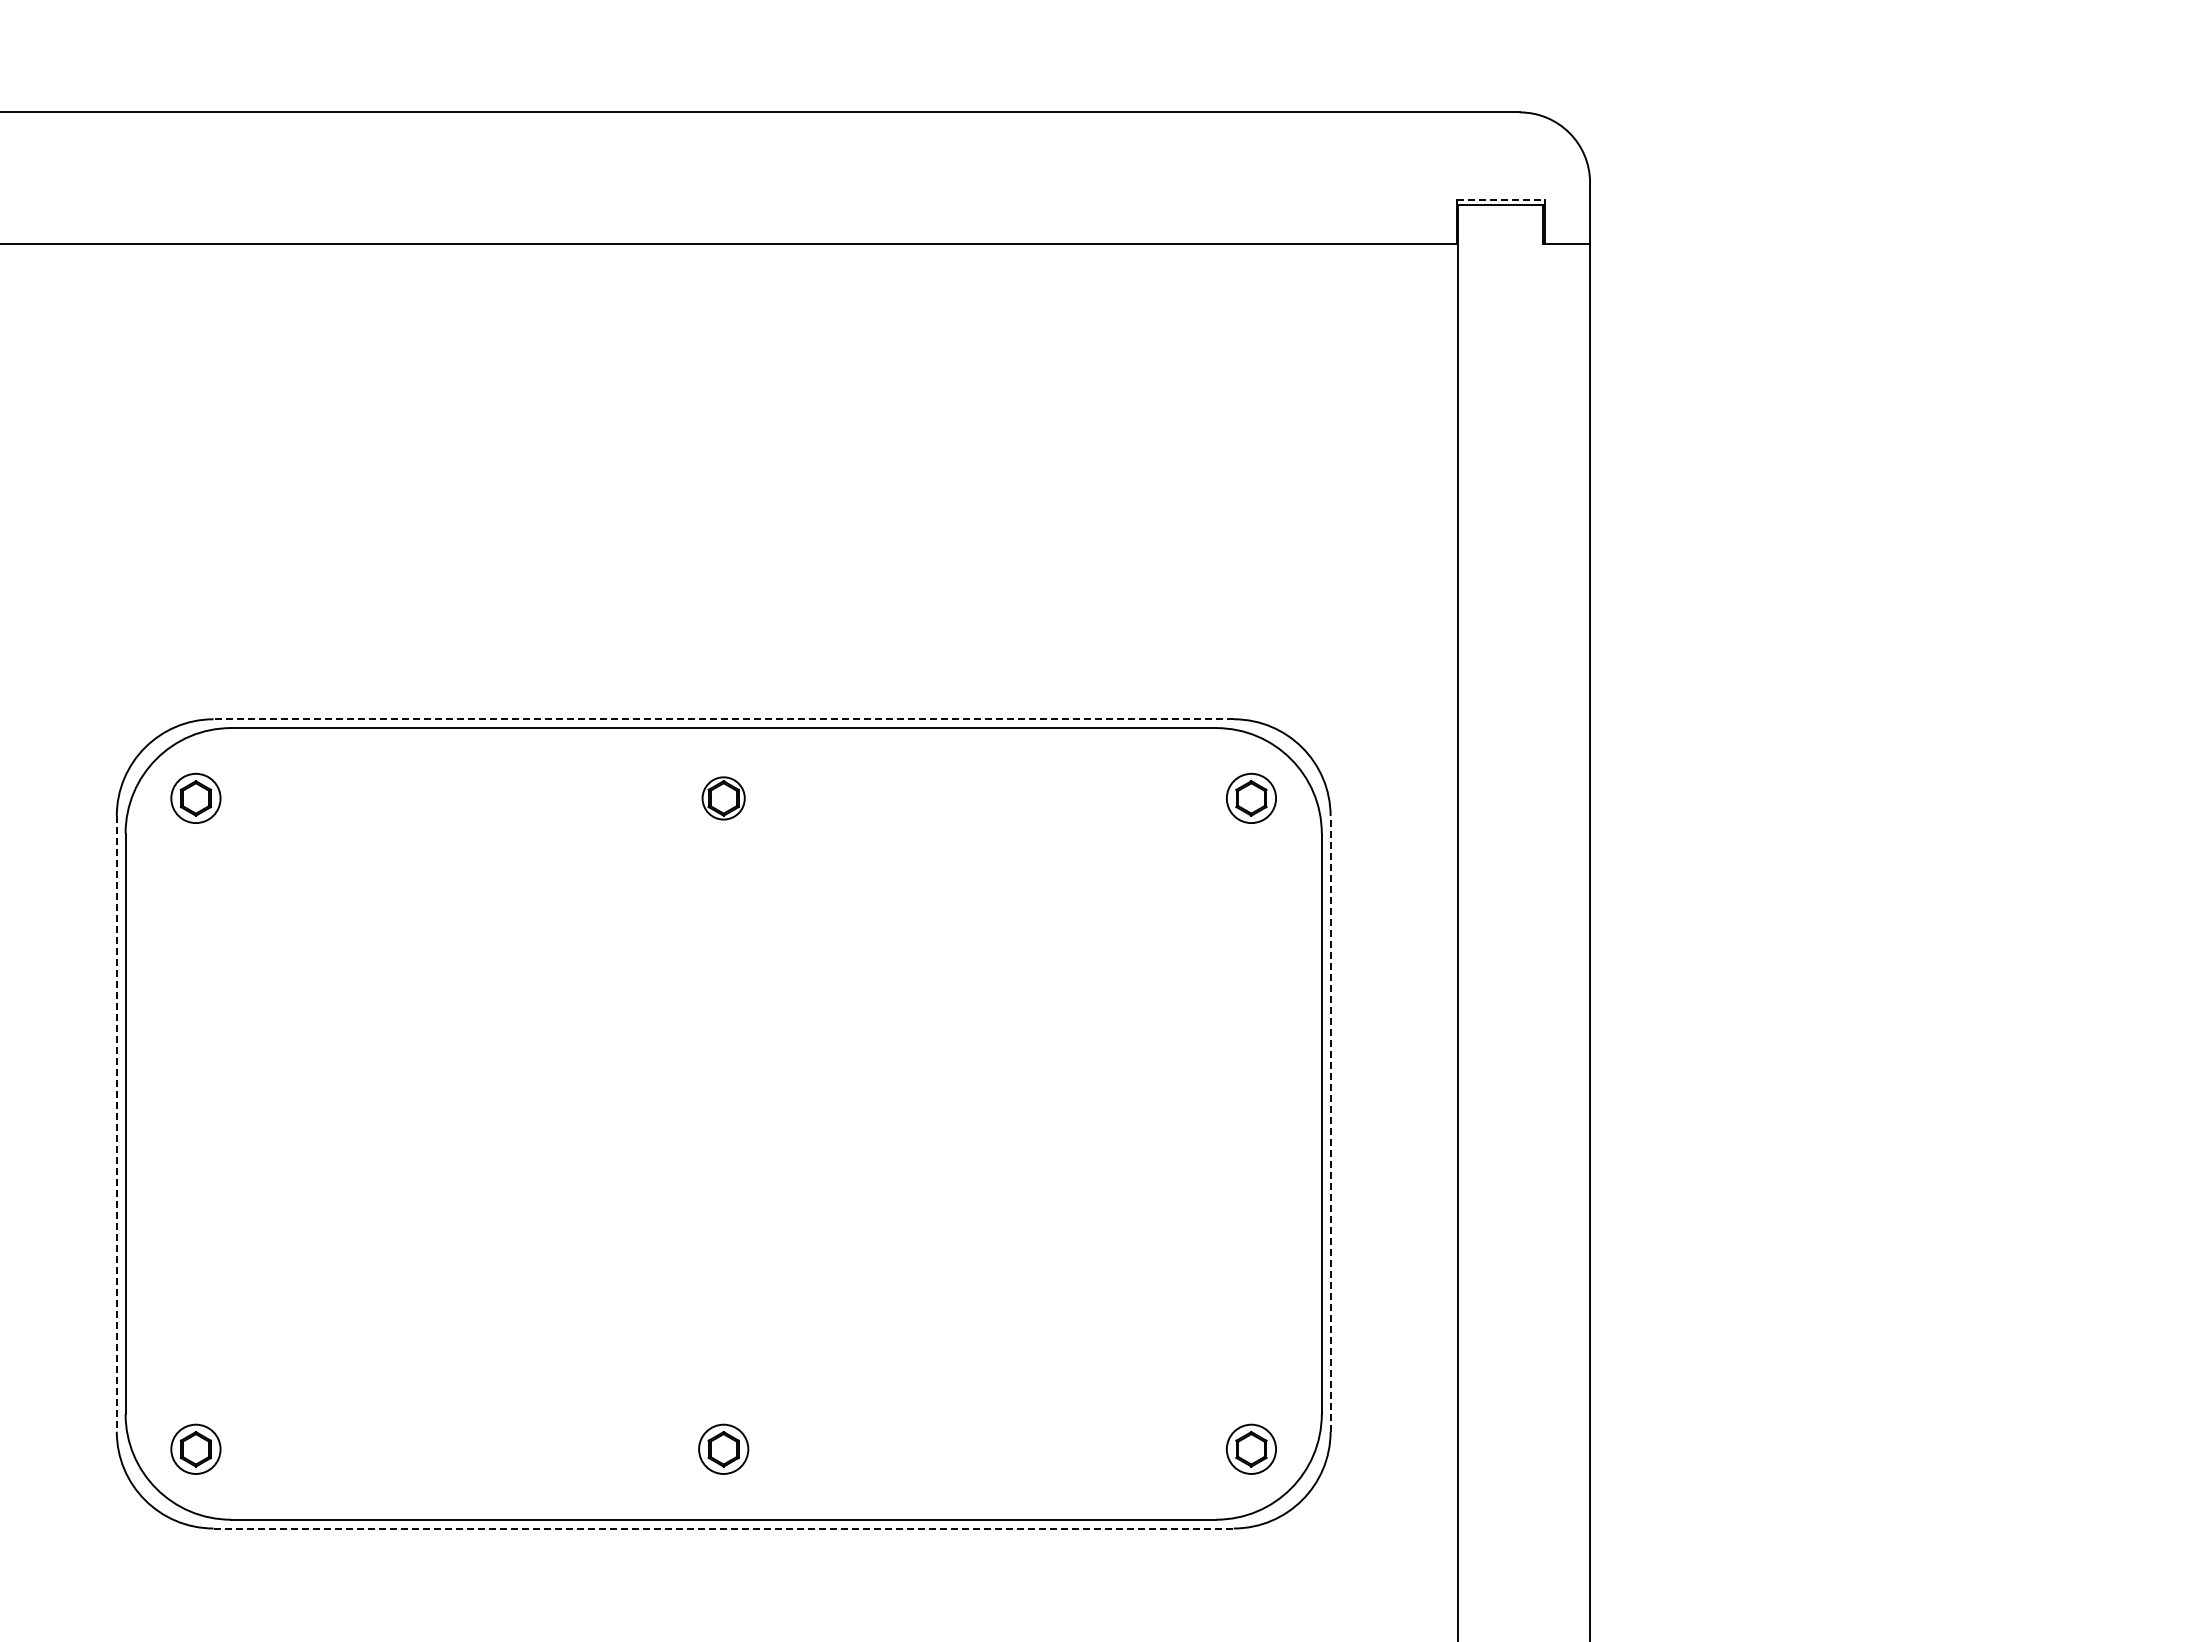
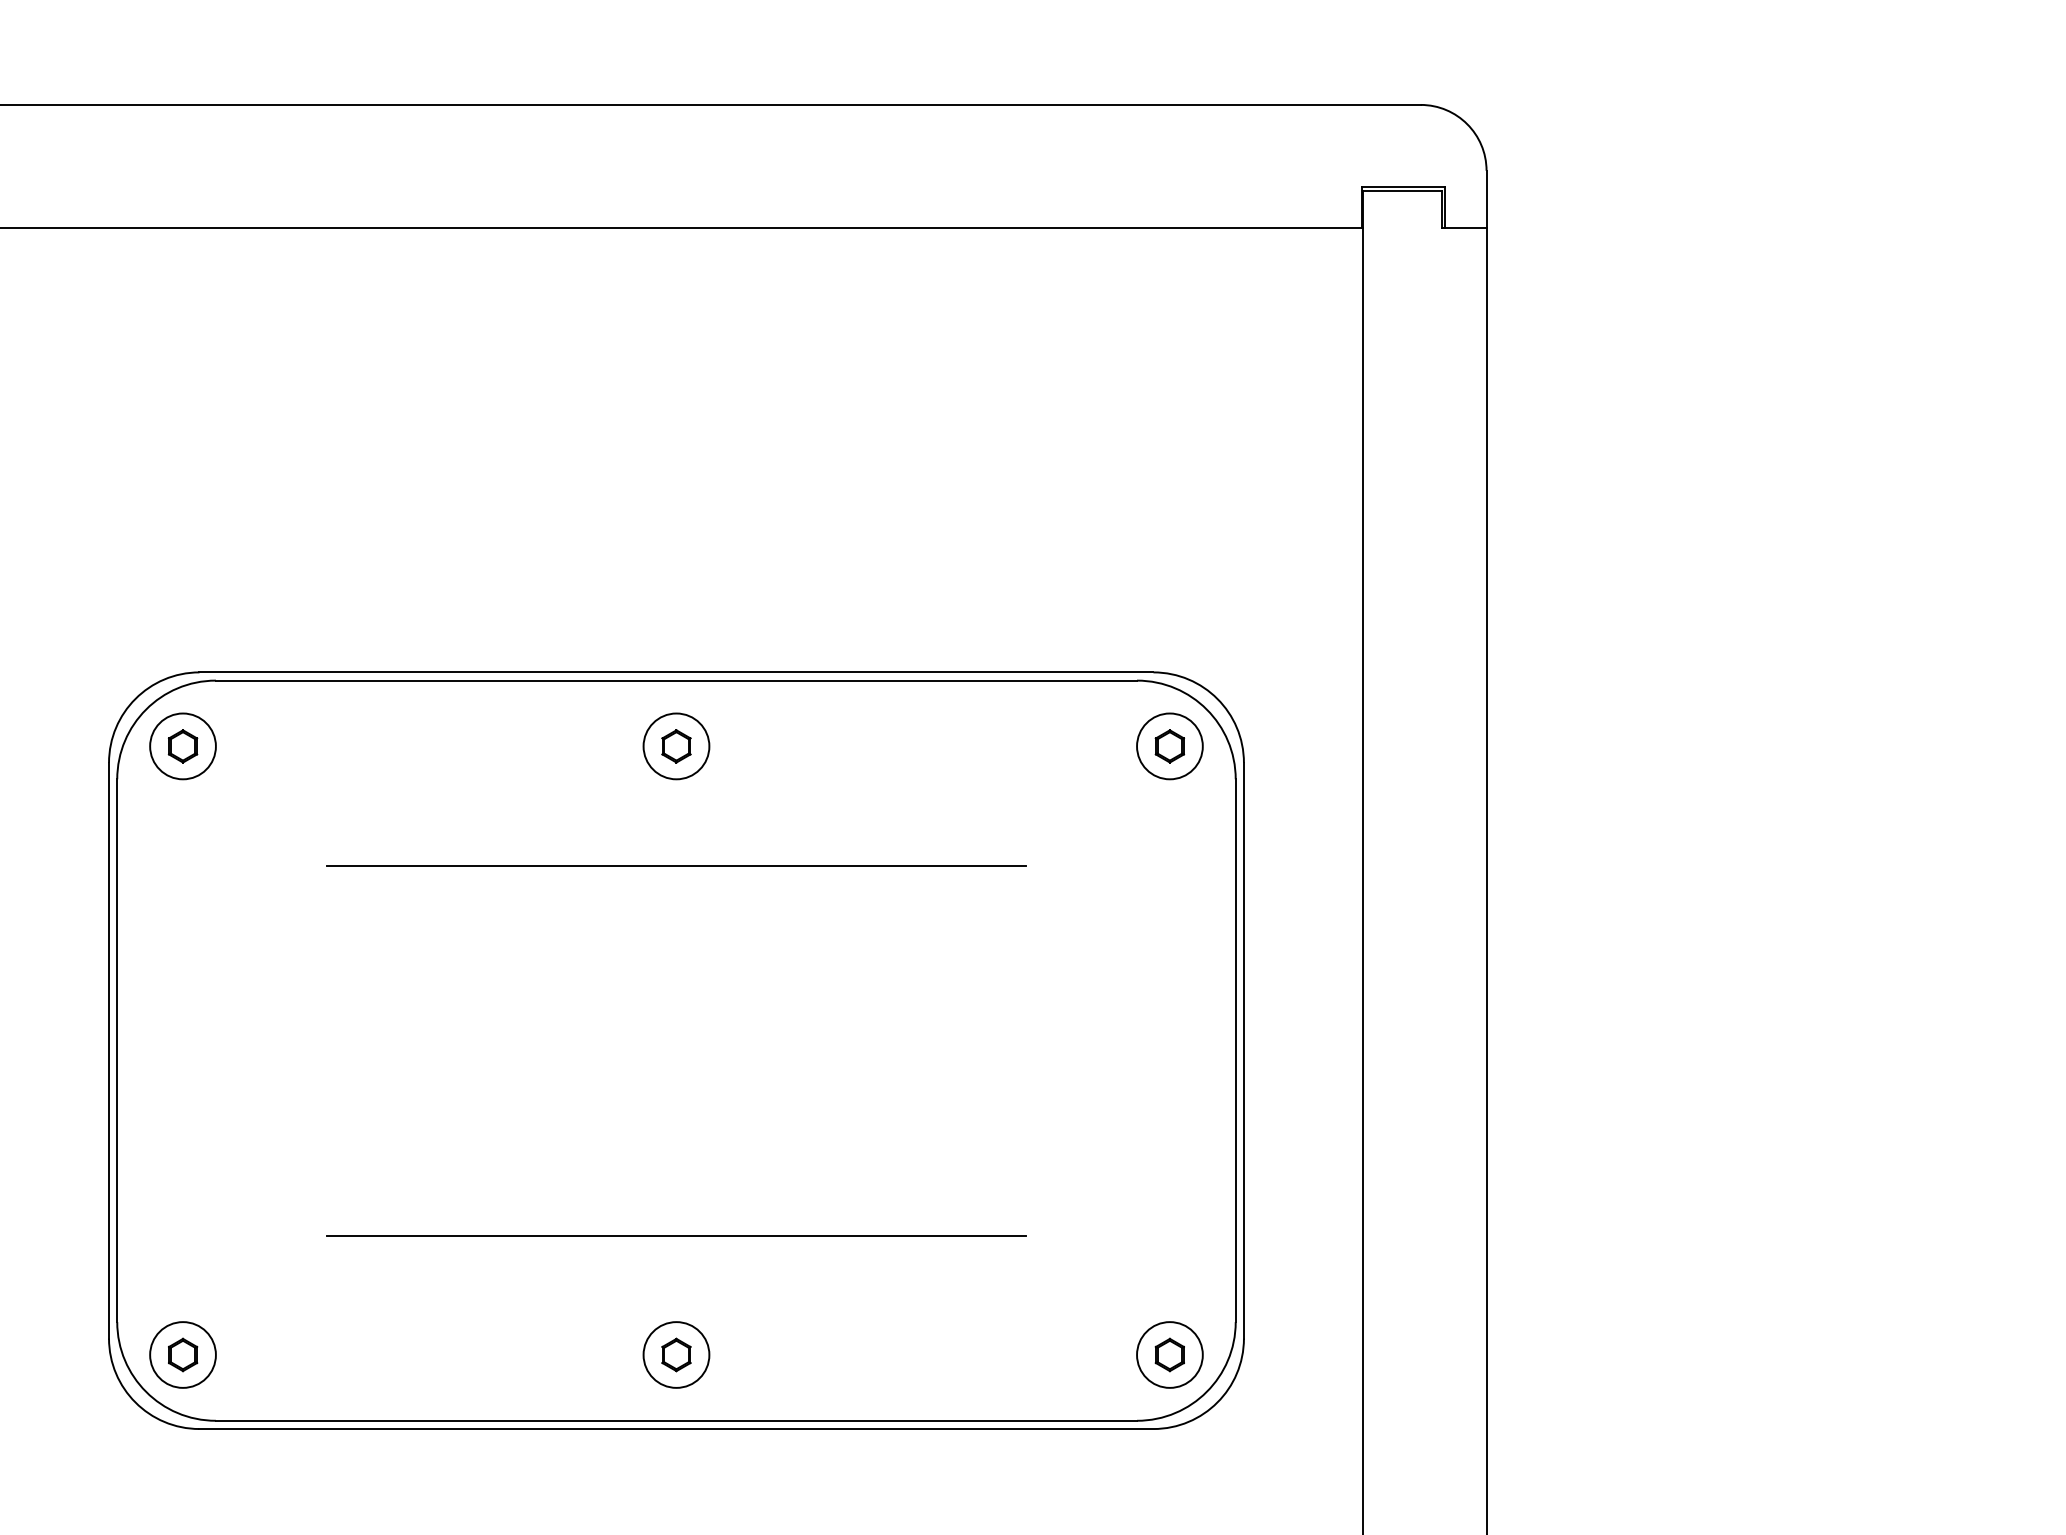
line: (1501, 200) -> (1403, 187), dashed -> solid
line: (723, 719) -> (676, 672), dashed -> solid
circle: (195, 798) -> (182, 746), size x1.43
circle: (723, 798) -> (676, 746), size x1.67
circle: (1251, 798) -> (1169, 746), size x1.43
line: (723, 925) -> (676, 865), added
line: (116, 1123) -> (108, 1050), dashed -> solid
line: (1330, 1123) -> (1243, 1050), dashed -> solid
line: (723, 1321) -> (676, 1235), added
circle: (195, 1449) -> (182, 1355), size x1.43
circle: (723, 1449) -> (676, 1355), size x1.43
circle: (1251, 1449) -> (1169, 1355), size x1.43
line: (724, 1528) -> (677, 1429), dashed -> solid

